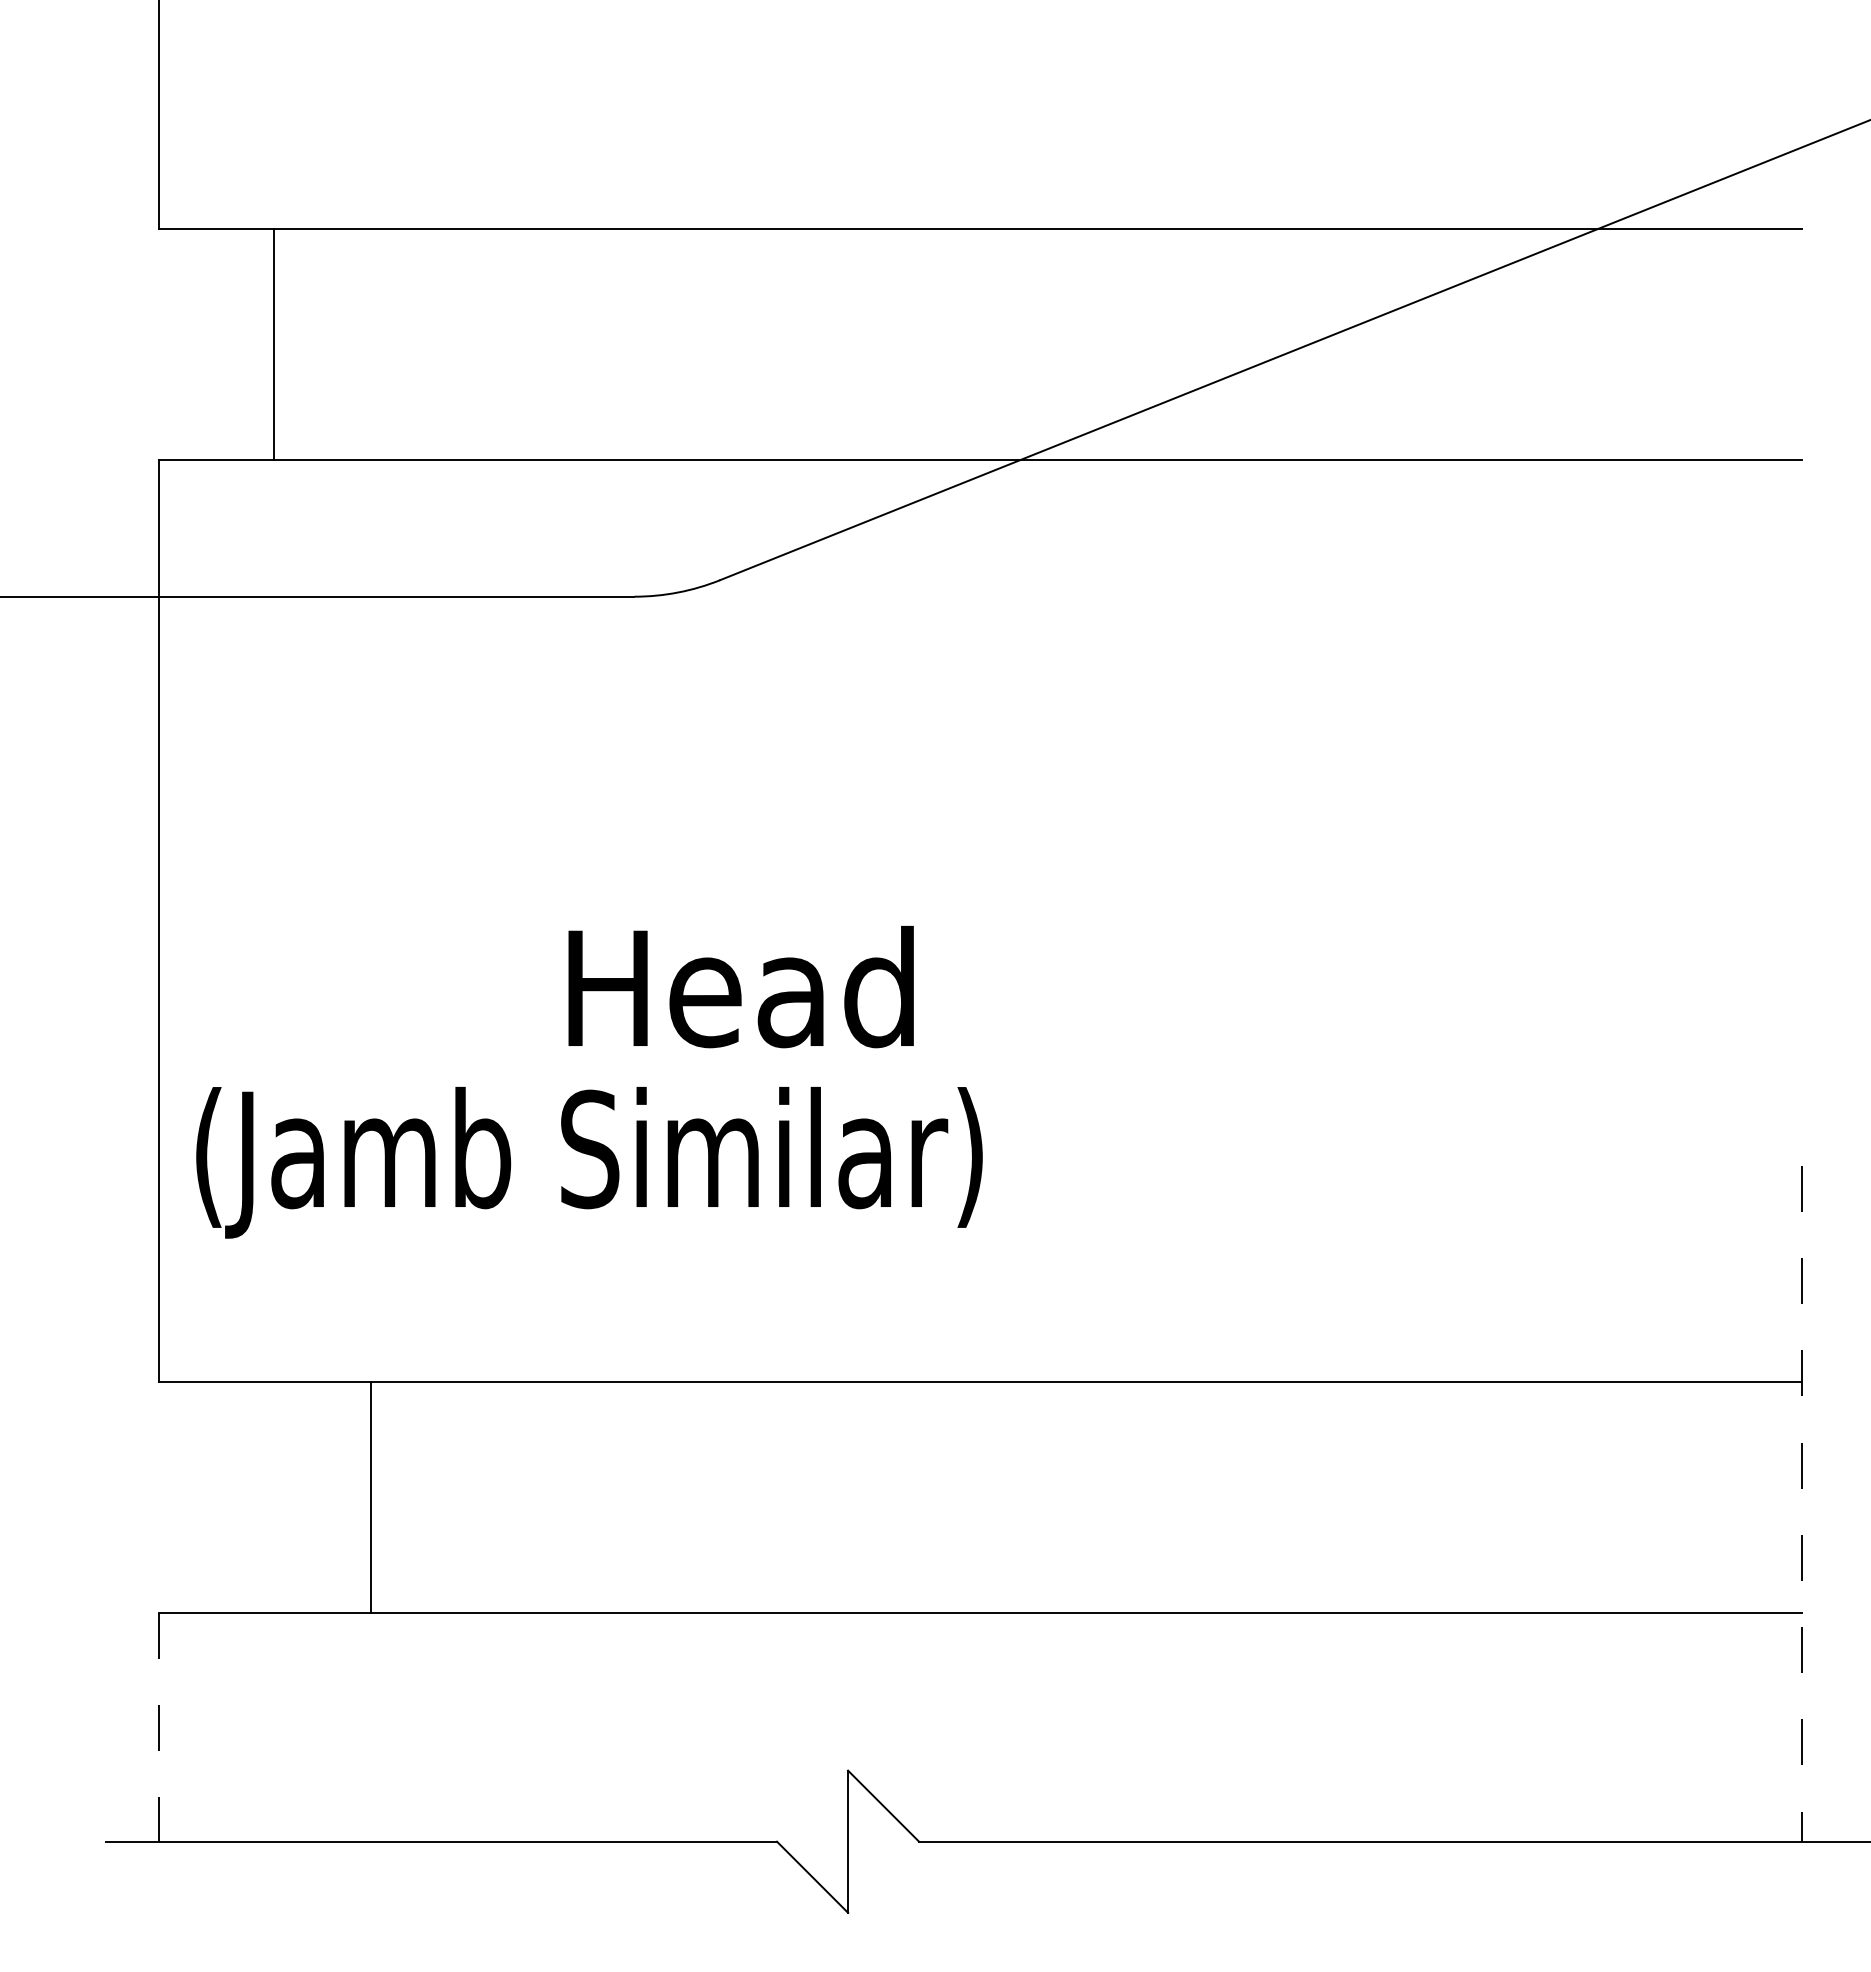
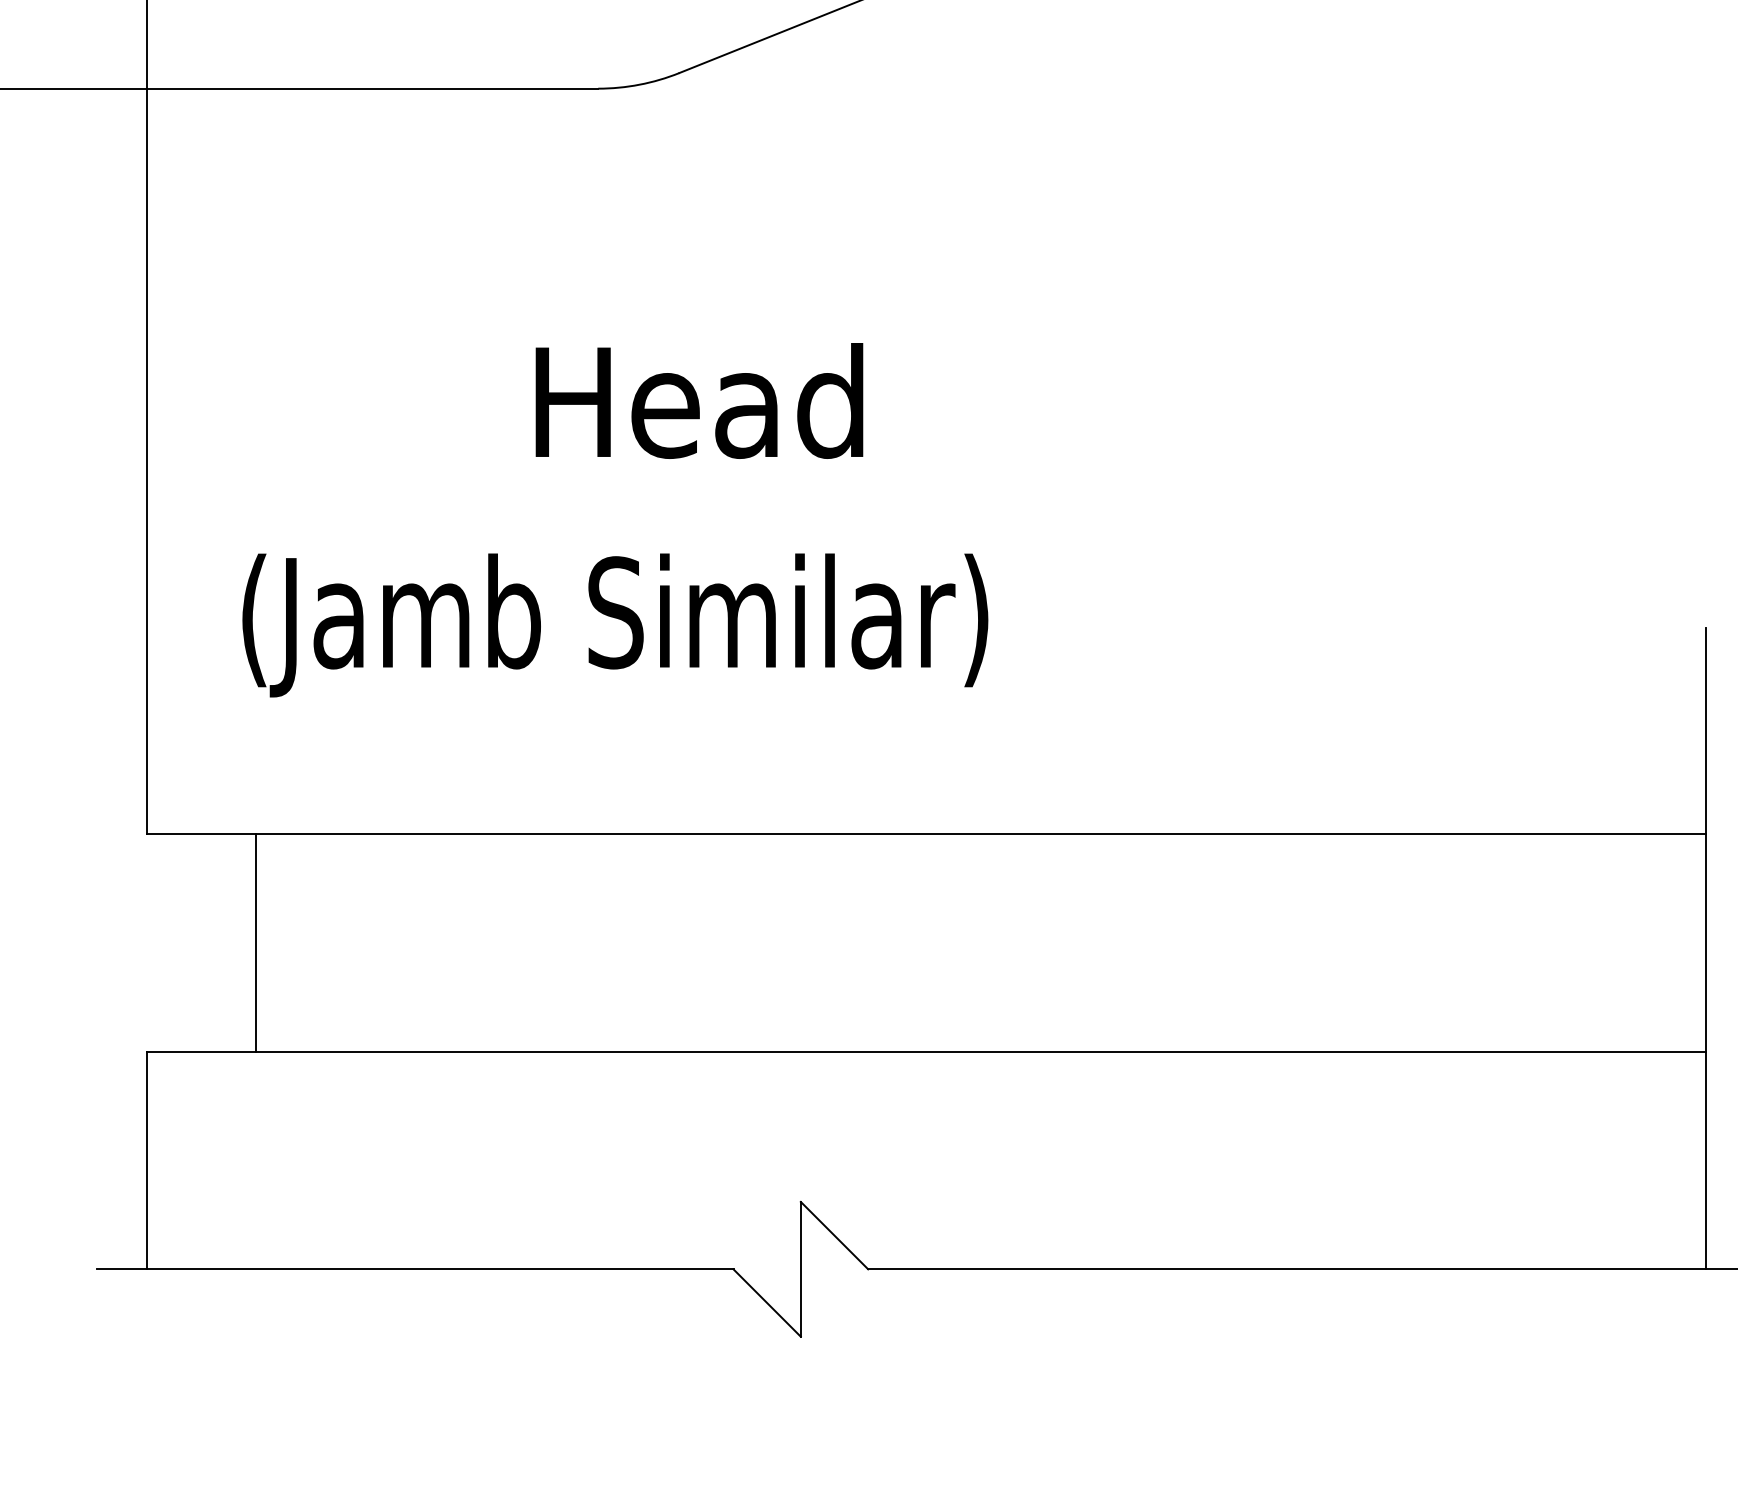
text: (740, 987) -> (698, 401), moved
text: (589, 1162) -> (615, 625), moved
line: (371, 1497) -> (256, 942), moved
line: (1802, 1503) -> (1705, 948), dashed -> solid
line: (158, 1727) -> (146, 1161), dashed -> solid

